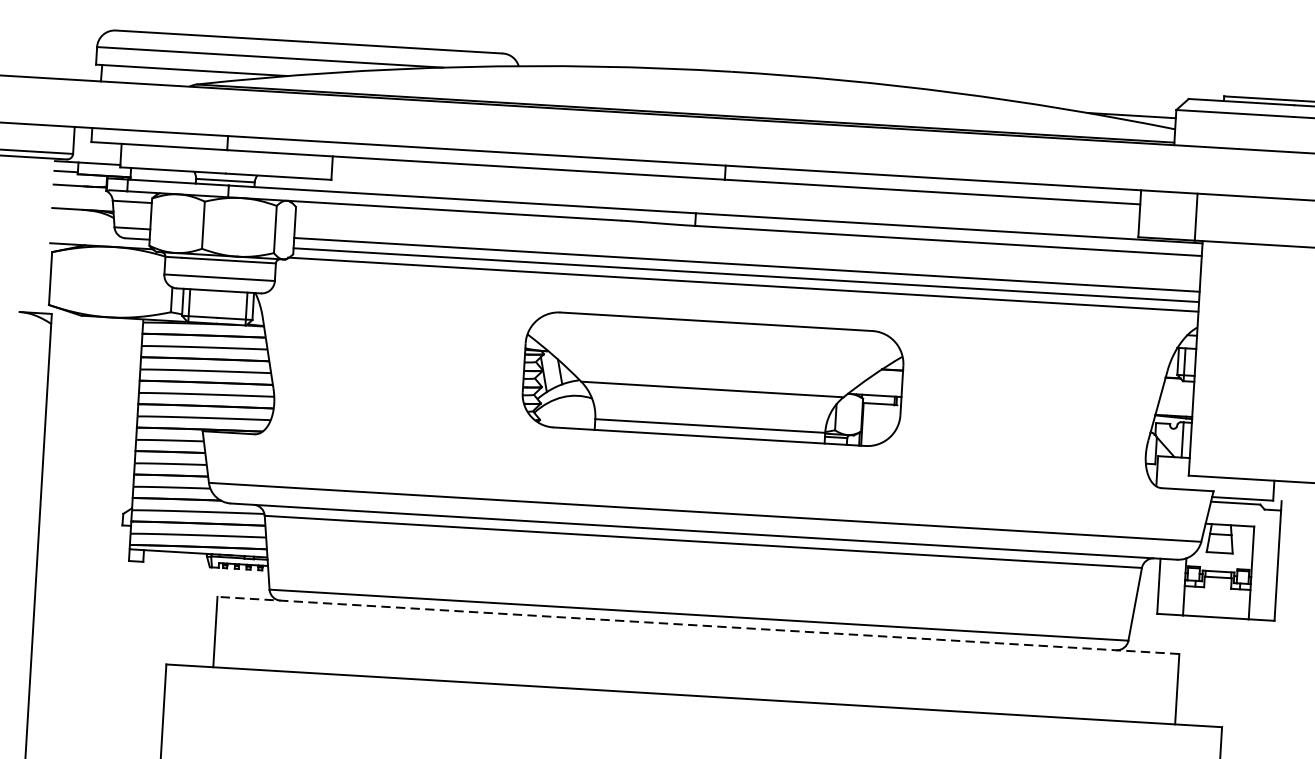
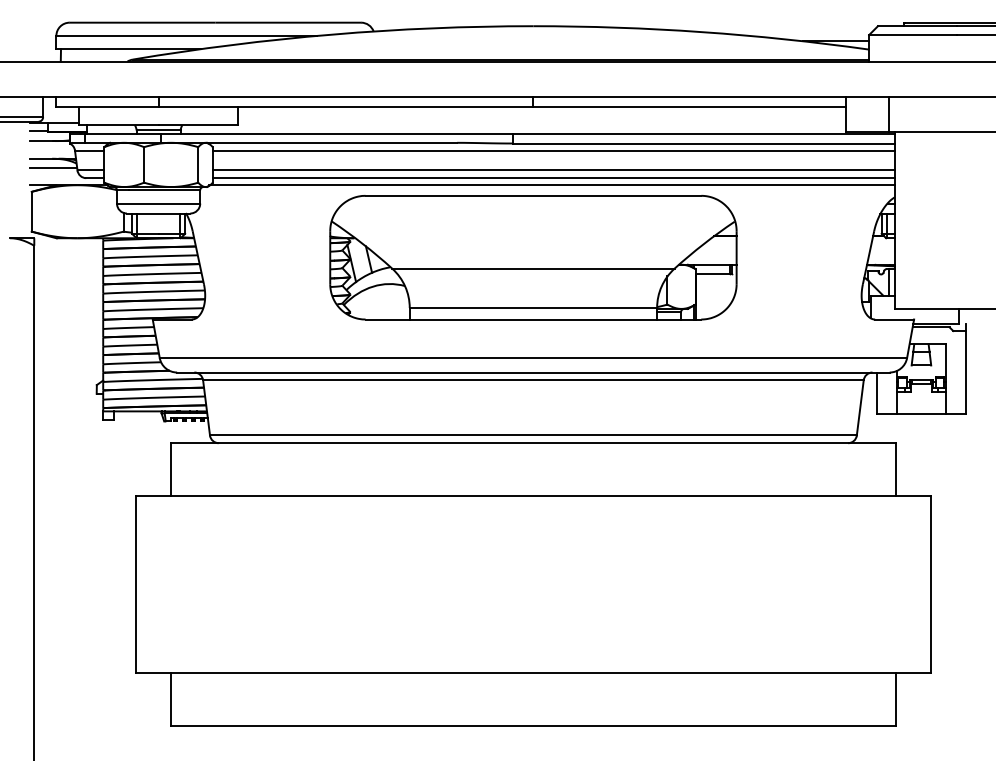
line: (82, 221) -> (53, 167), added
line: (748, 238) -> (553, 150), added
part: (713, 378) -> (533, 257), size x1.43
line: (697, 625) -> (532, 443), dashed -> solid

